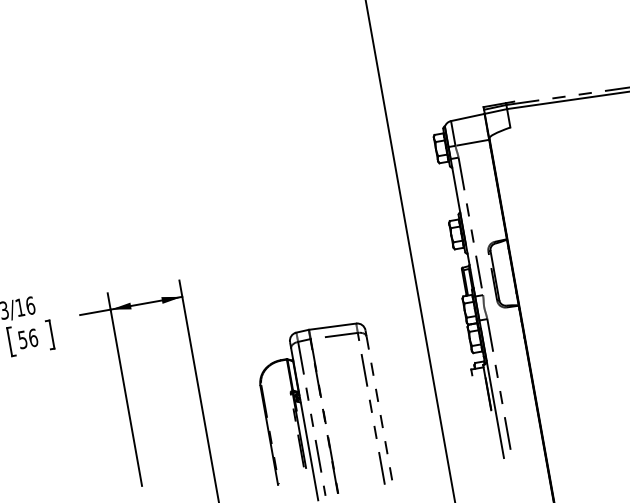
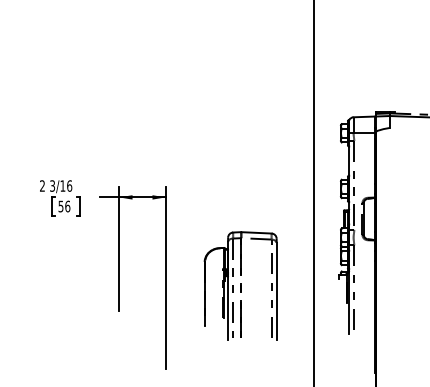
line: (379, 411) -> (276, 291), dashed -> solid

